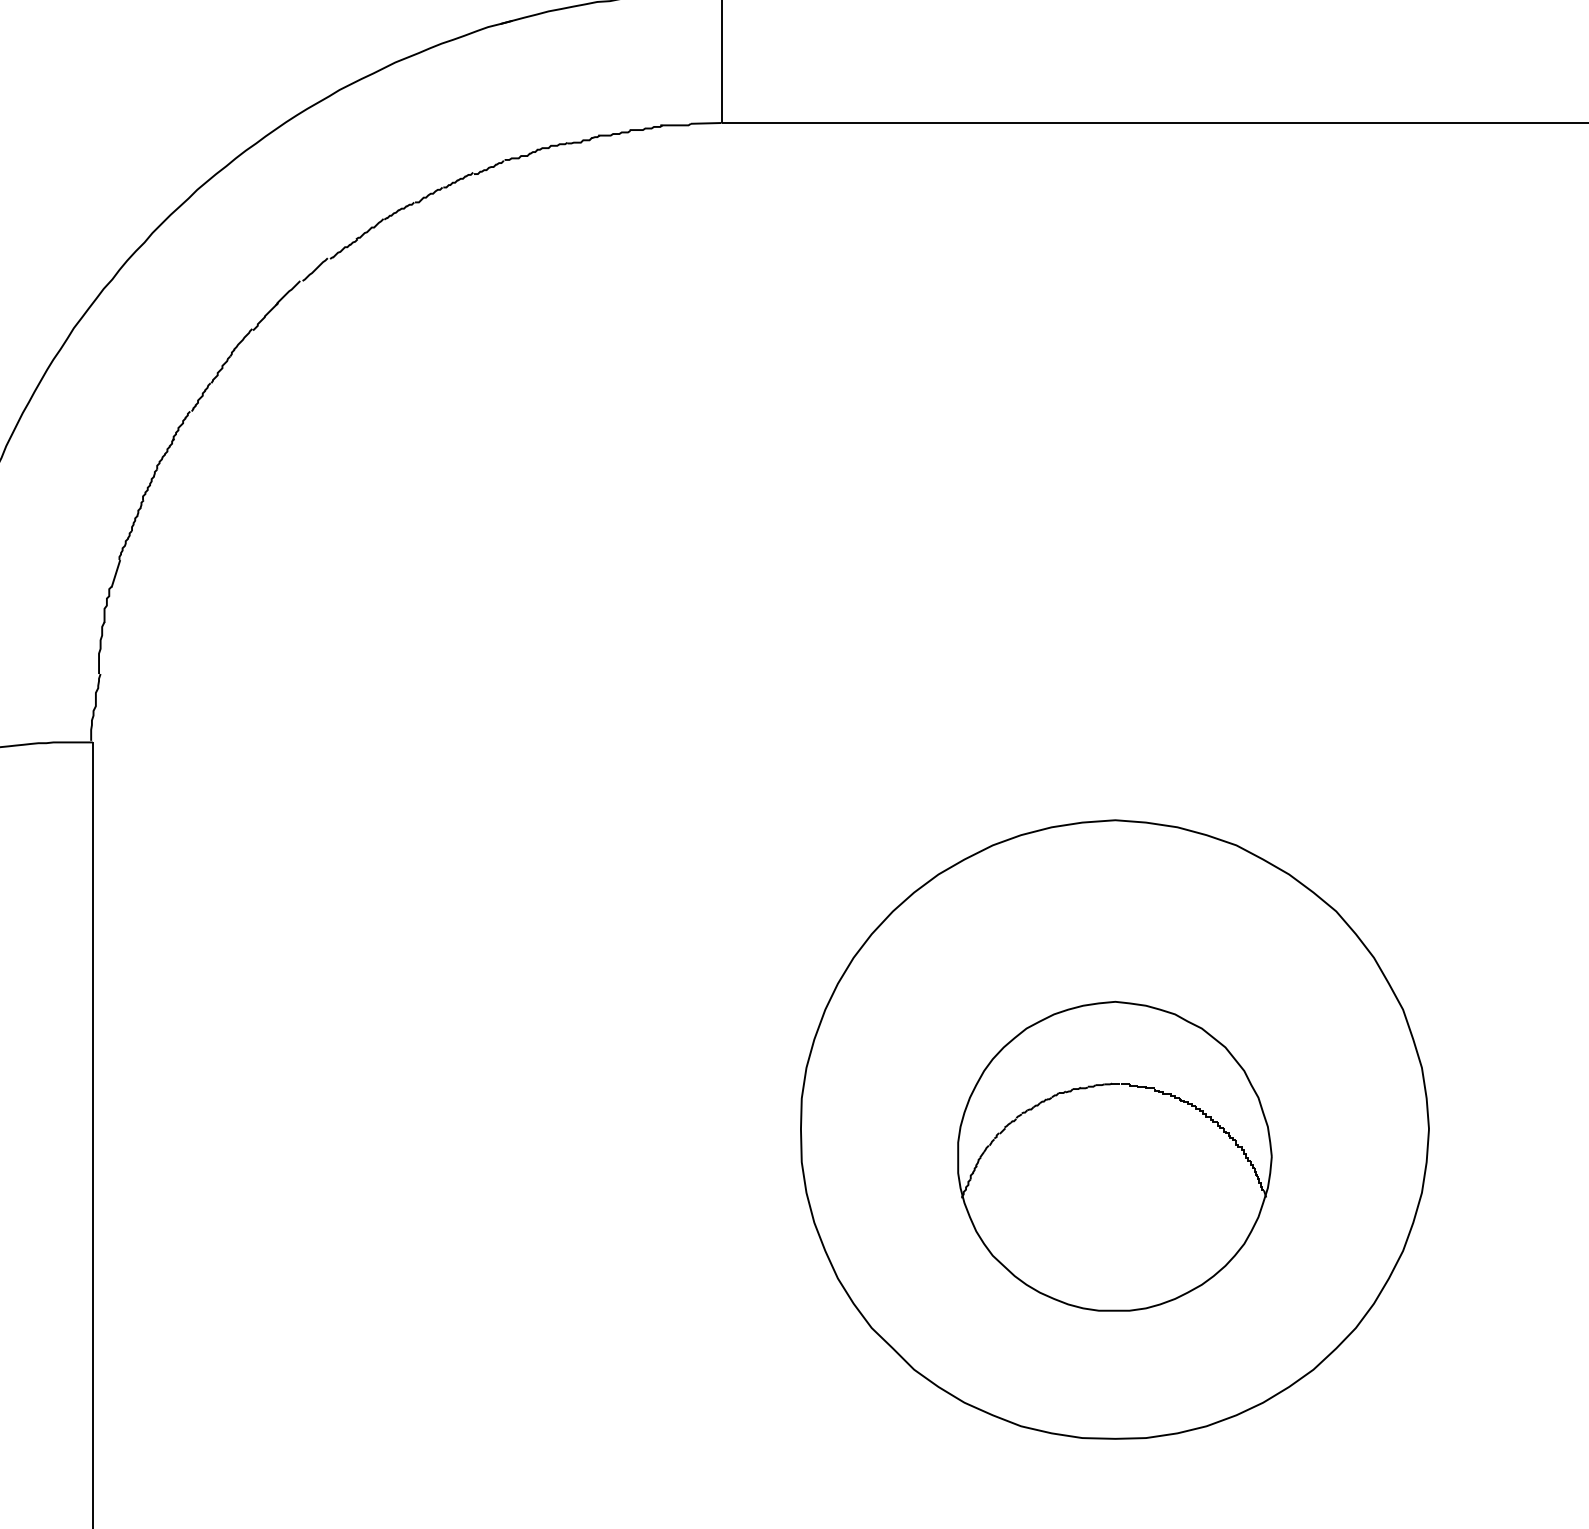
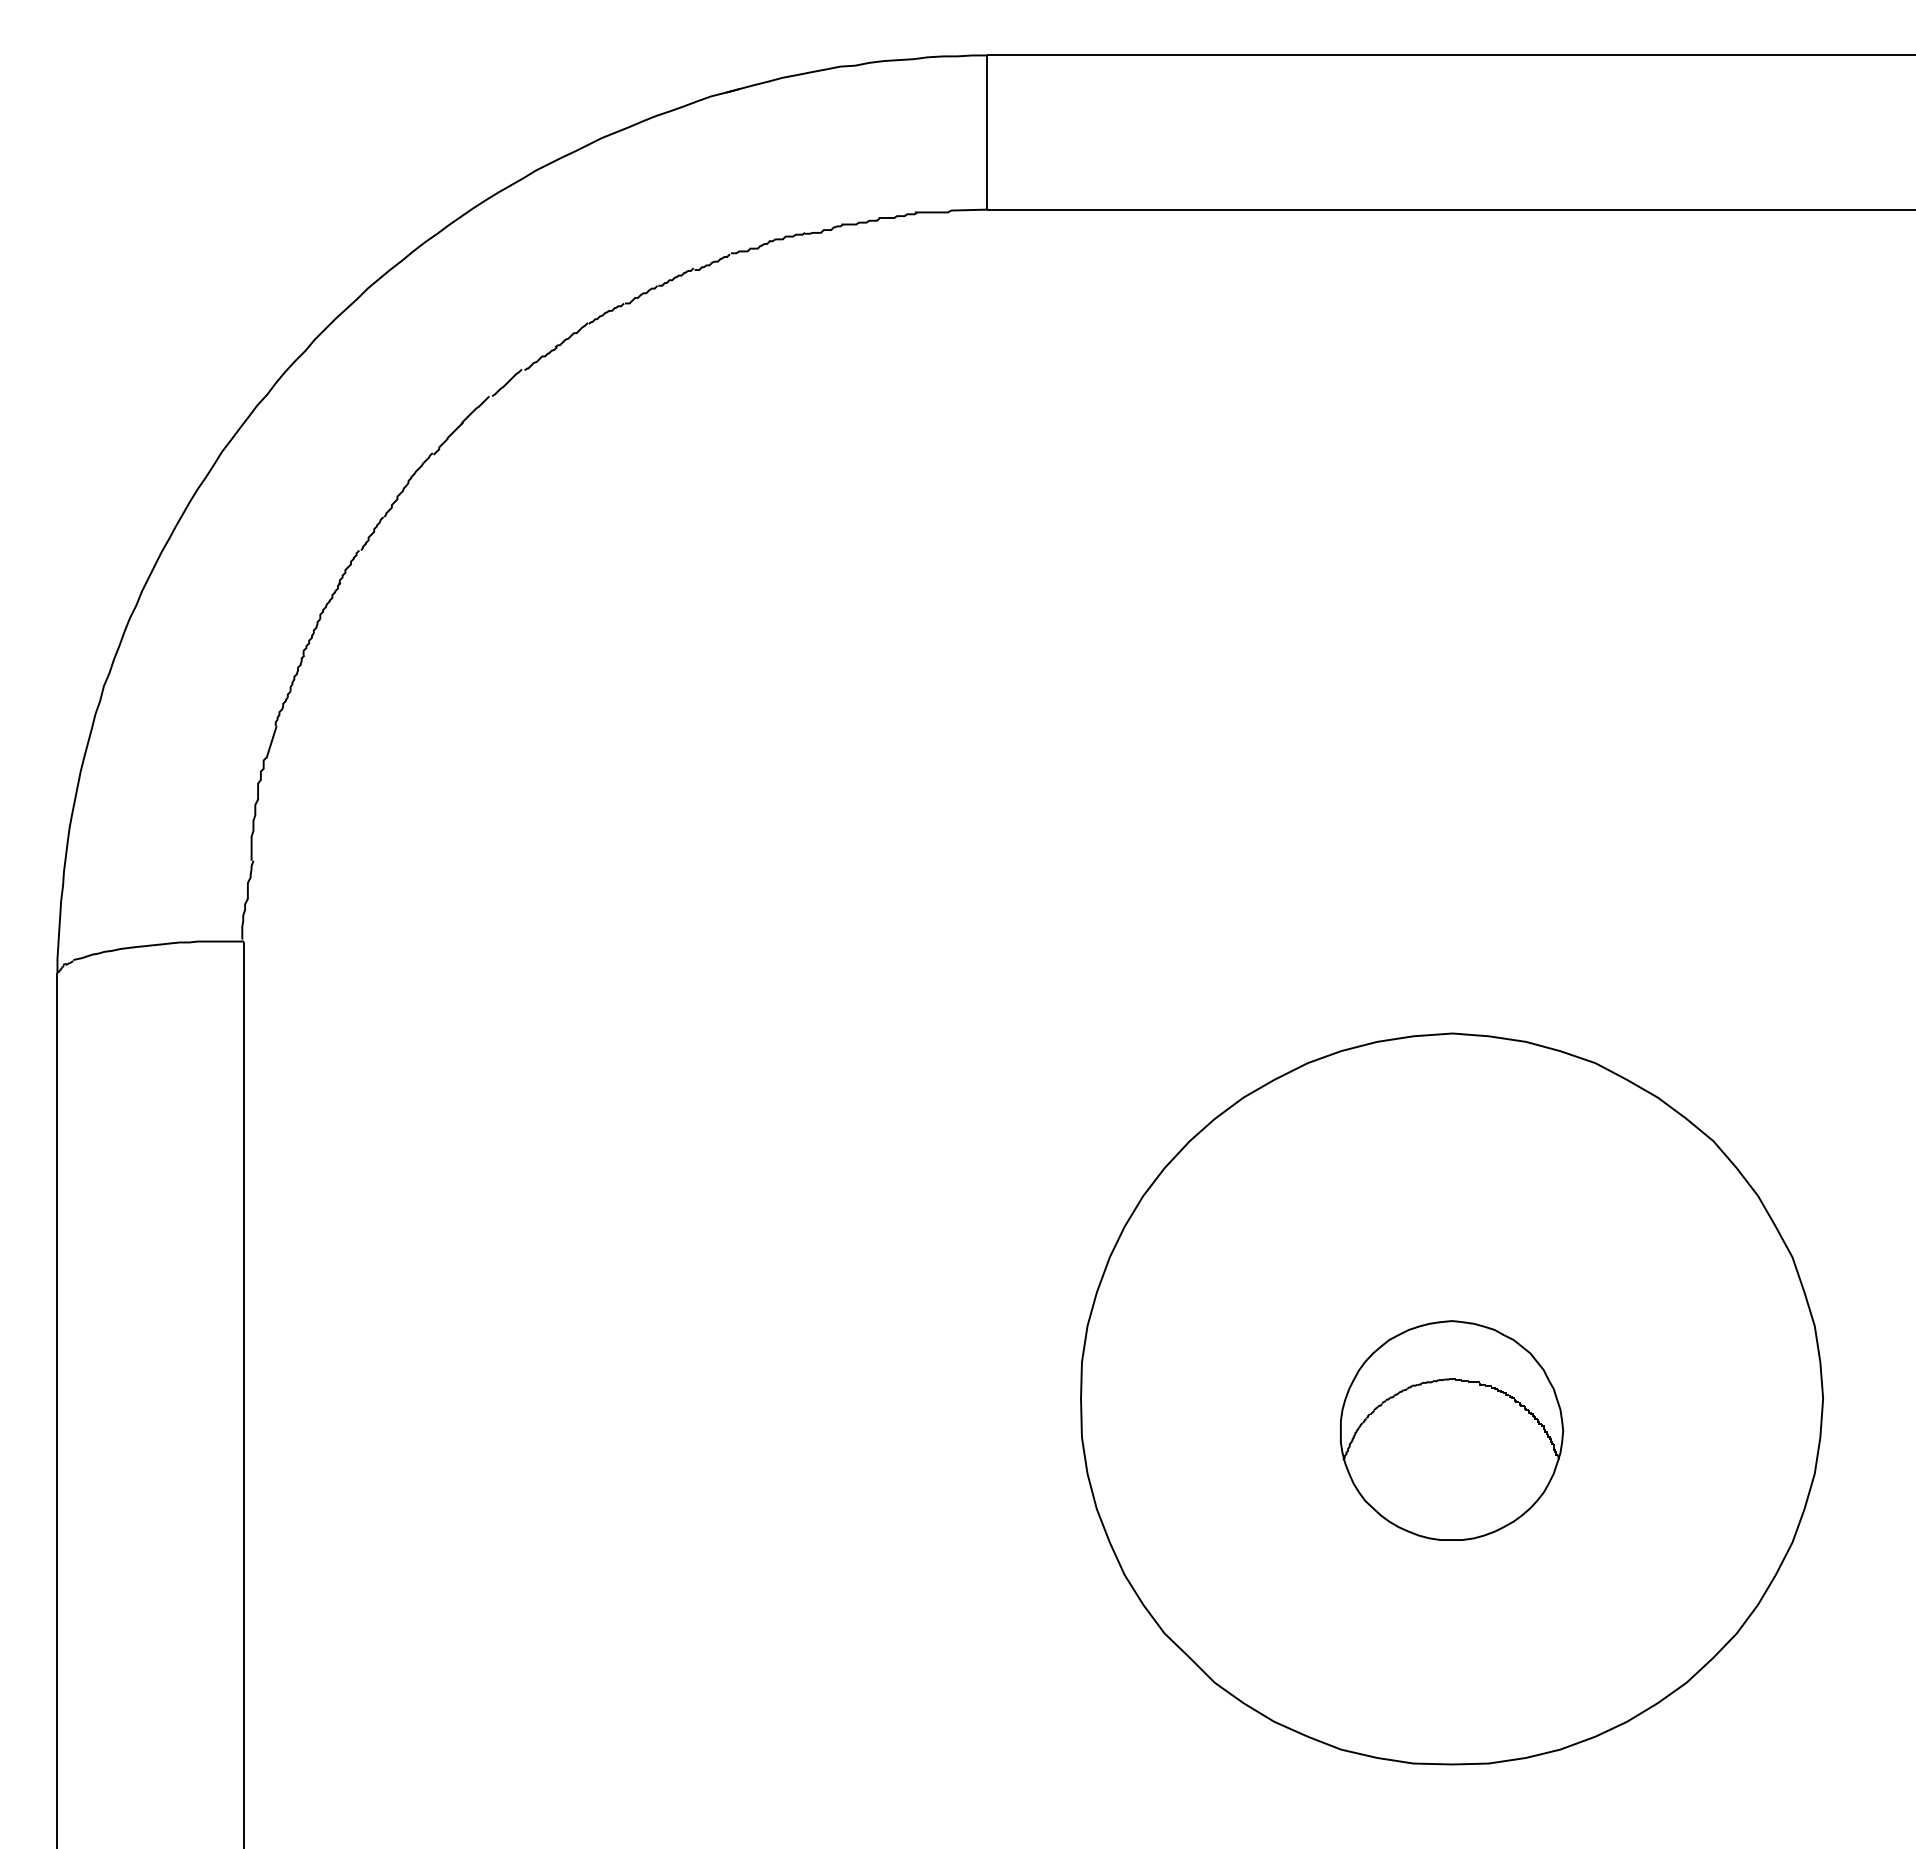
part: (1114, 1156) -> (1451, 1430), size x0.6

